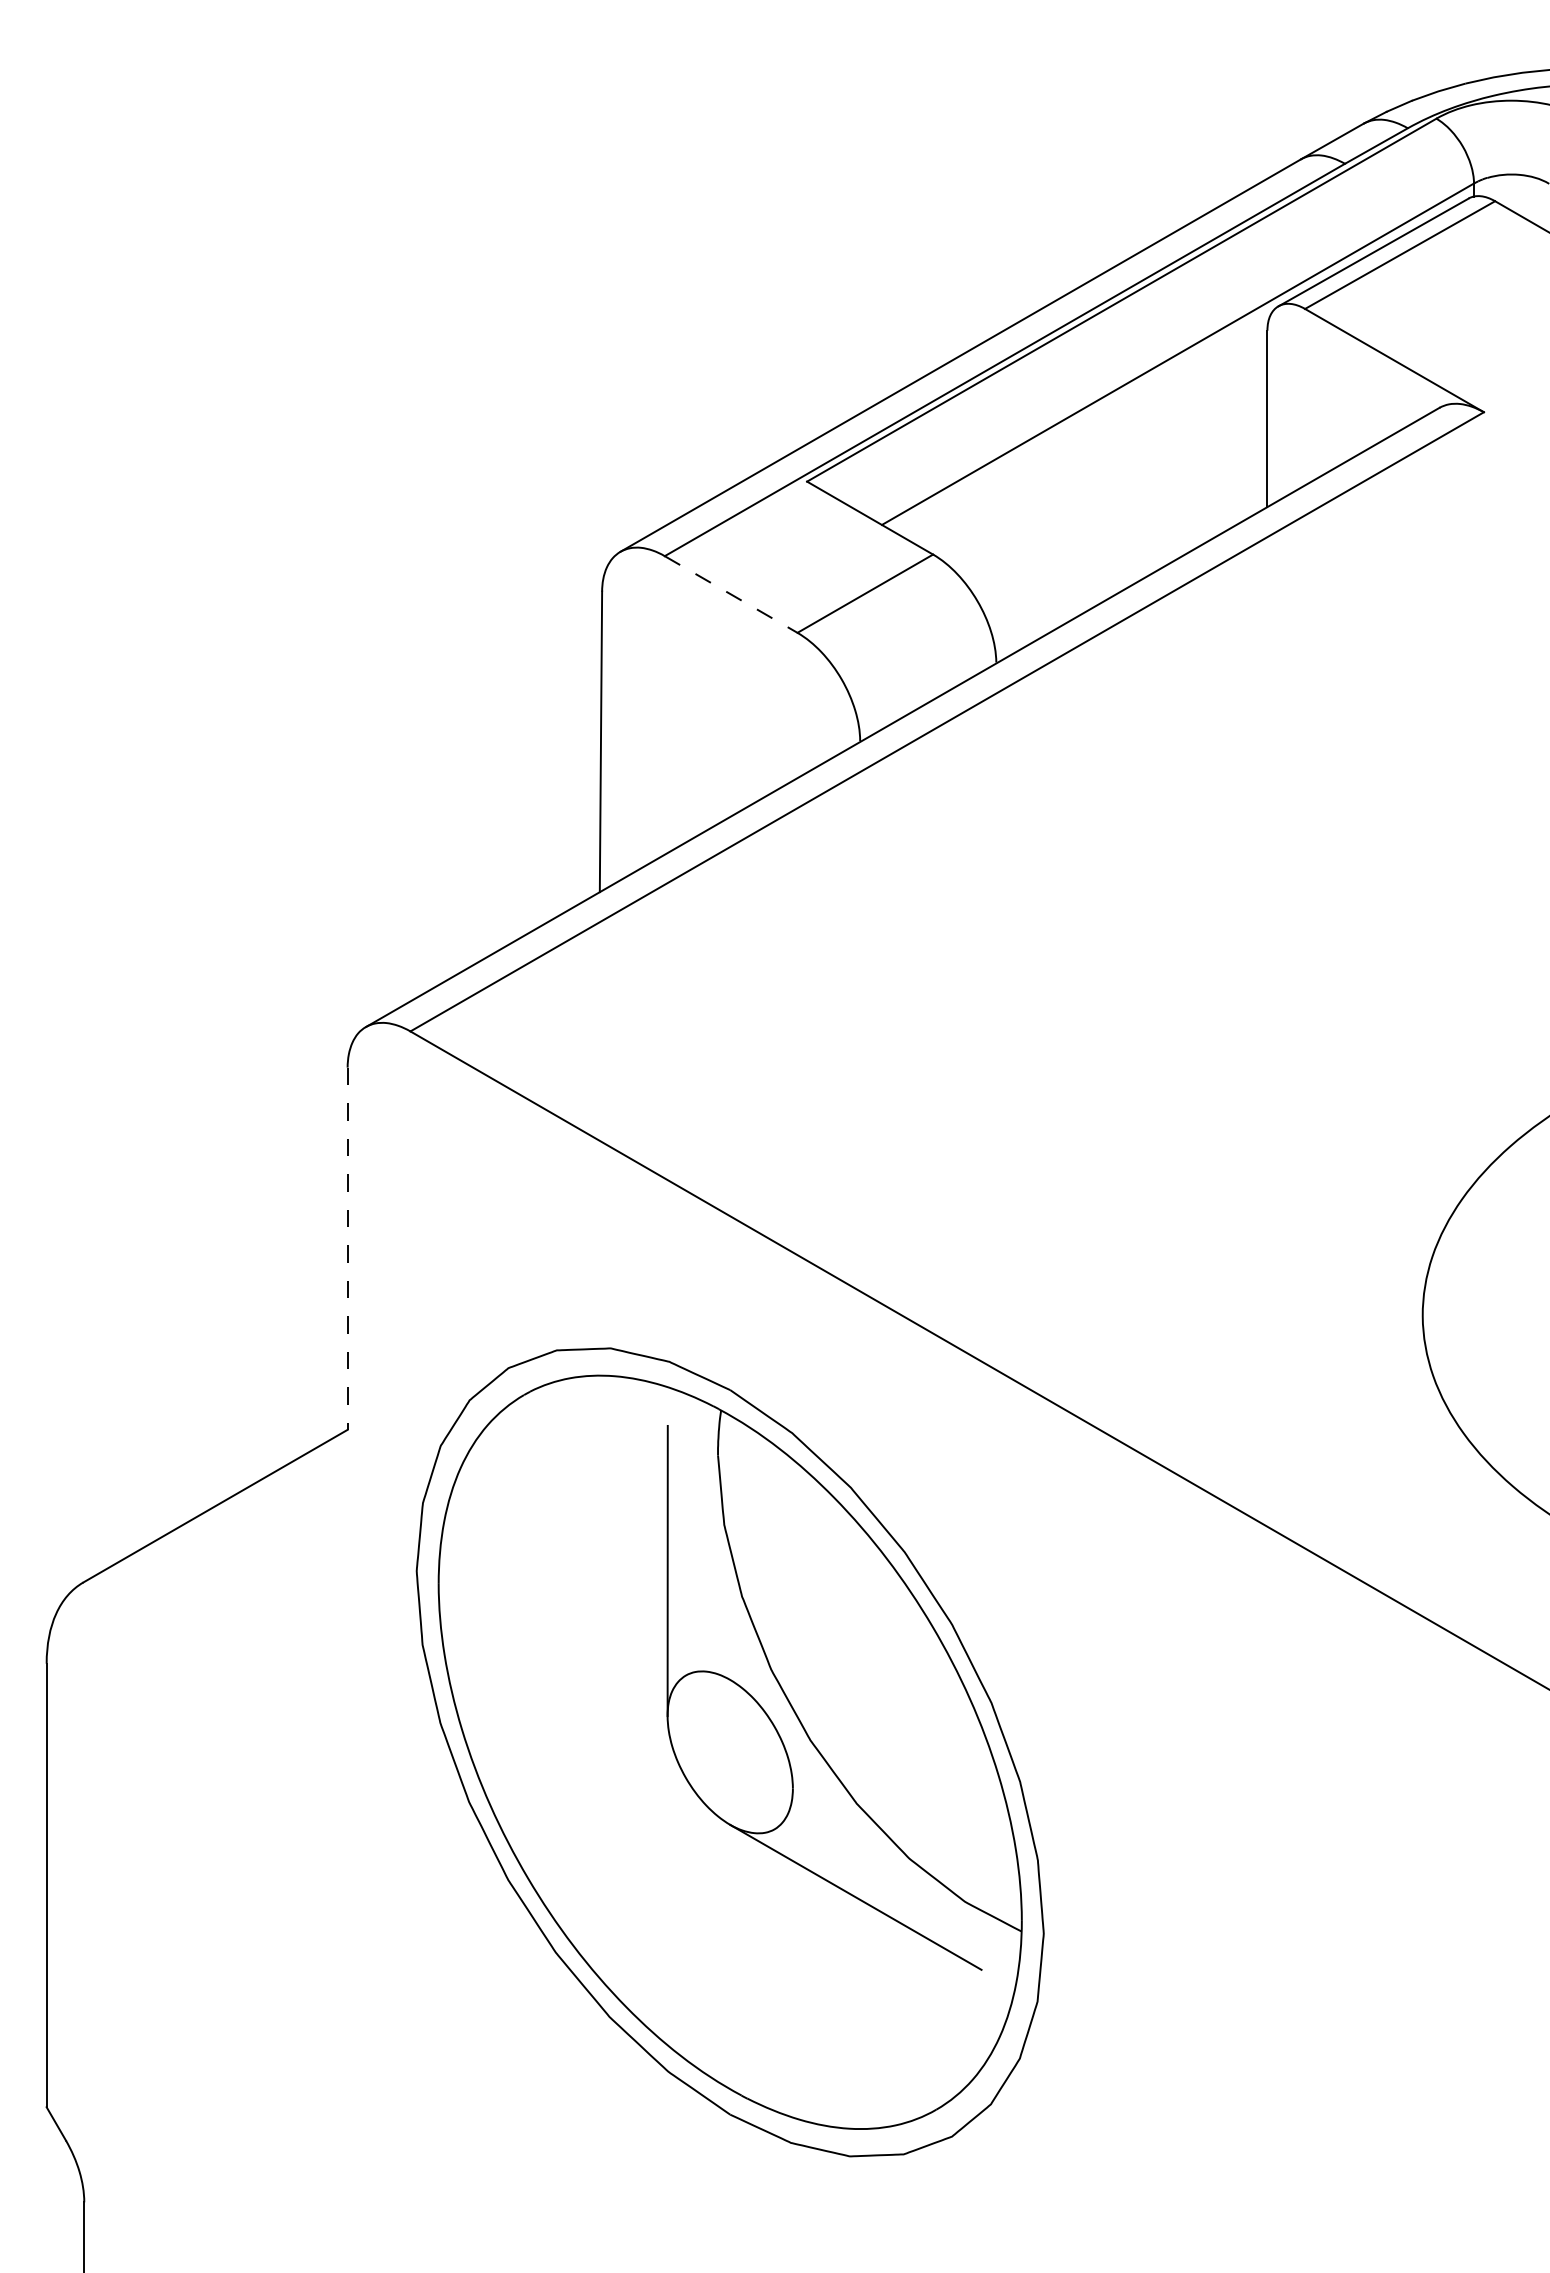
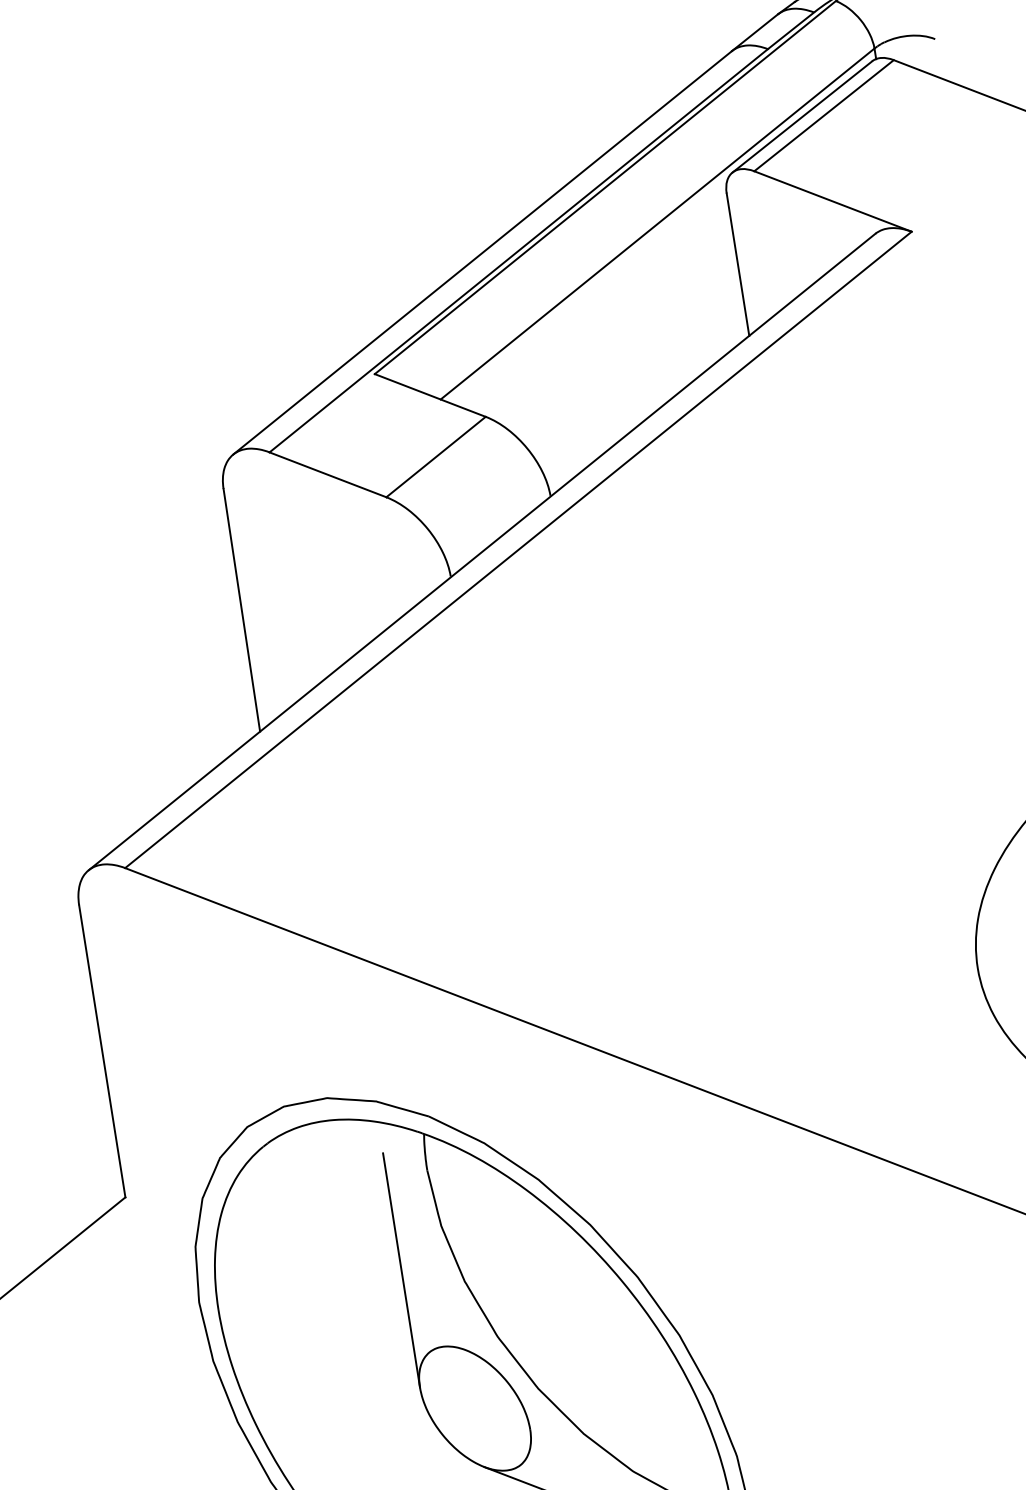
line: (731, 594) -> (328, 474), dashed -> solid
line: (347, 1249) -> (102, 1051), dashed -> solid

